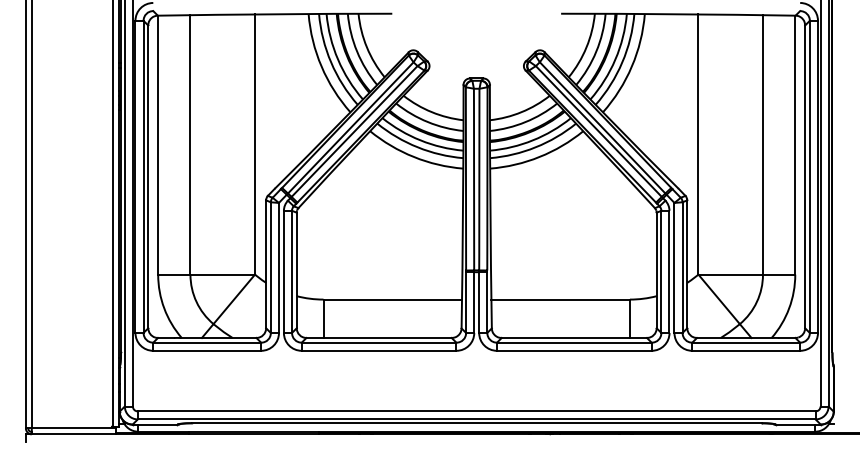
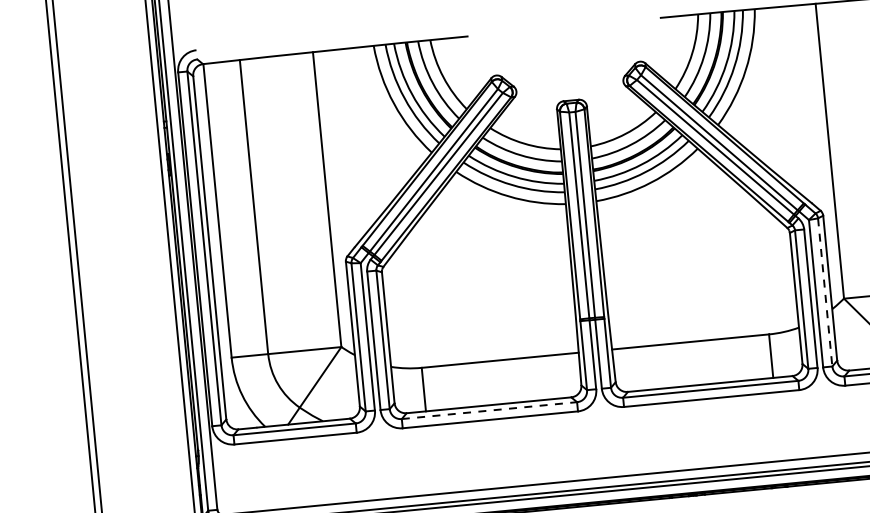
line: (682, 268) -> (825, 293), solid -> dashed
line: (379, 342) -> (489, 410), solid -> dashed

